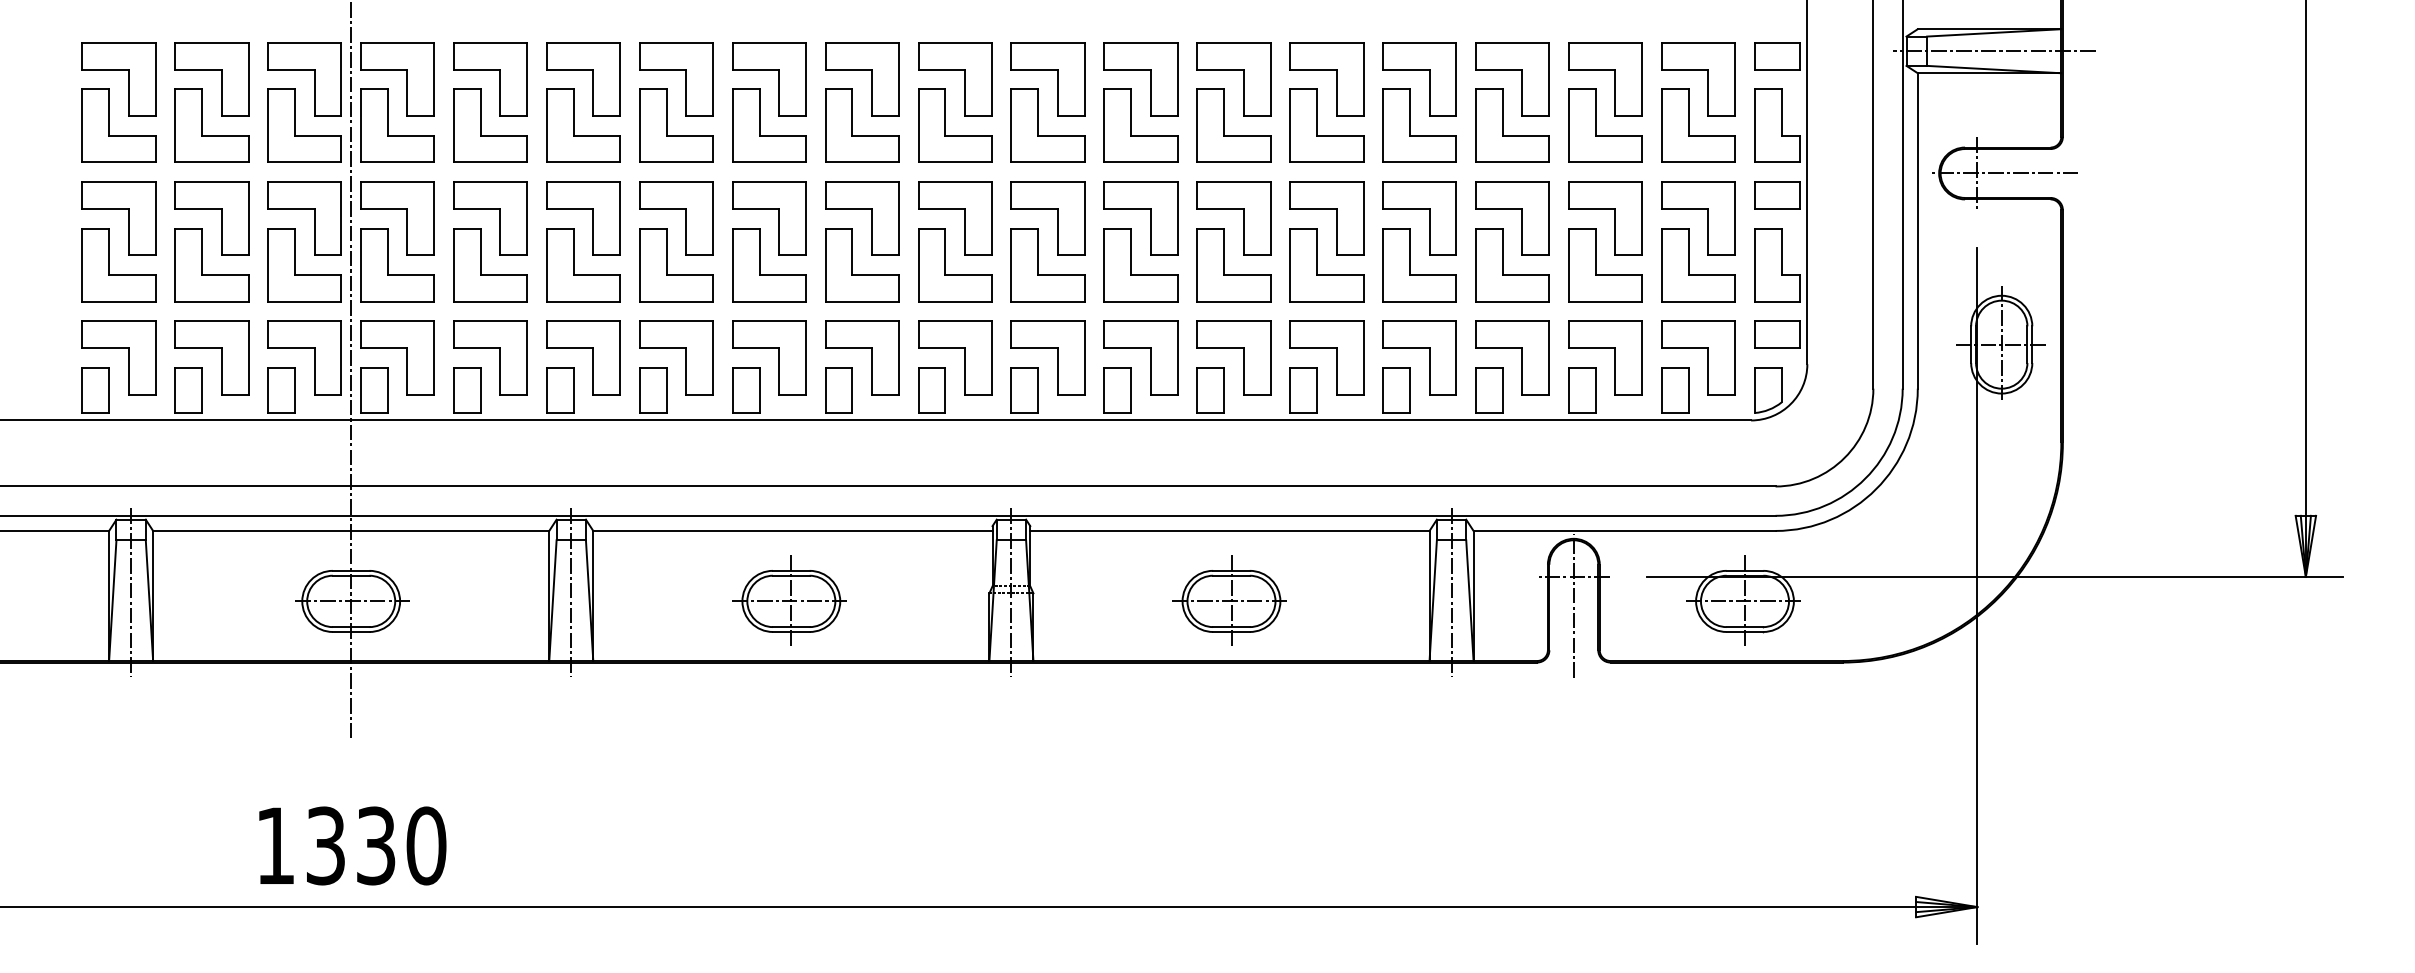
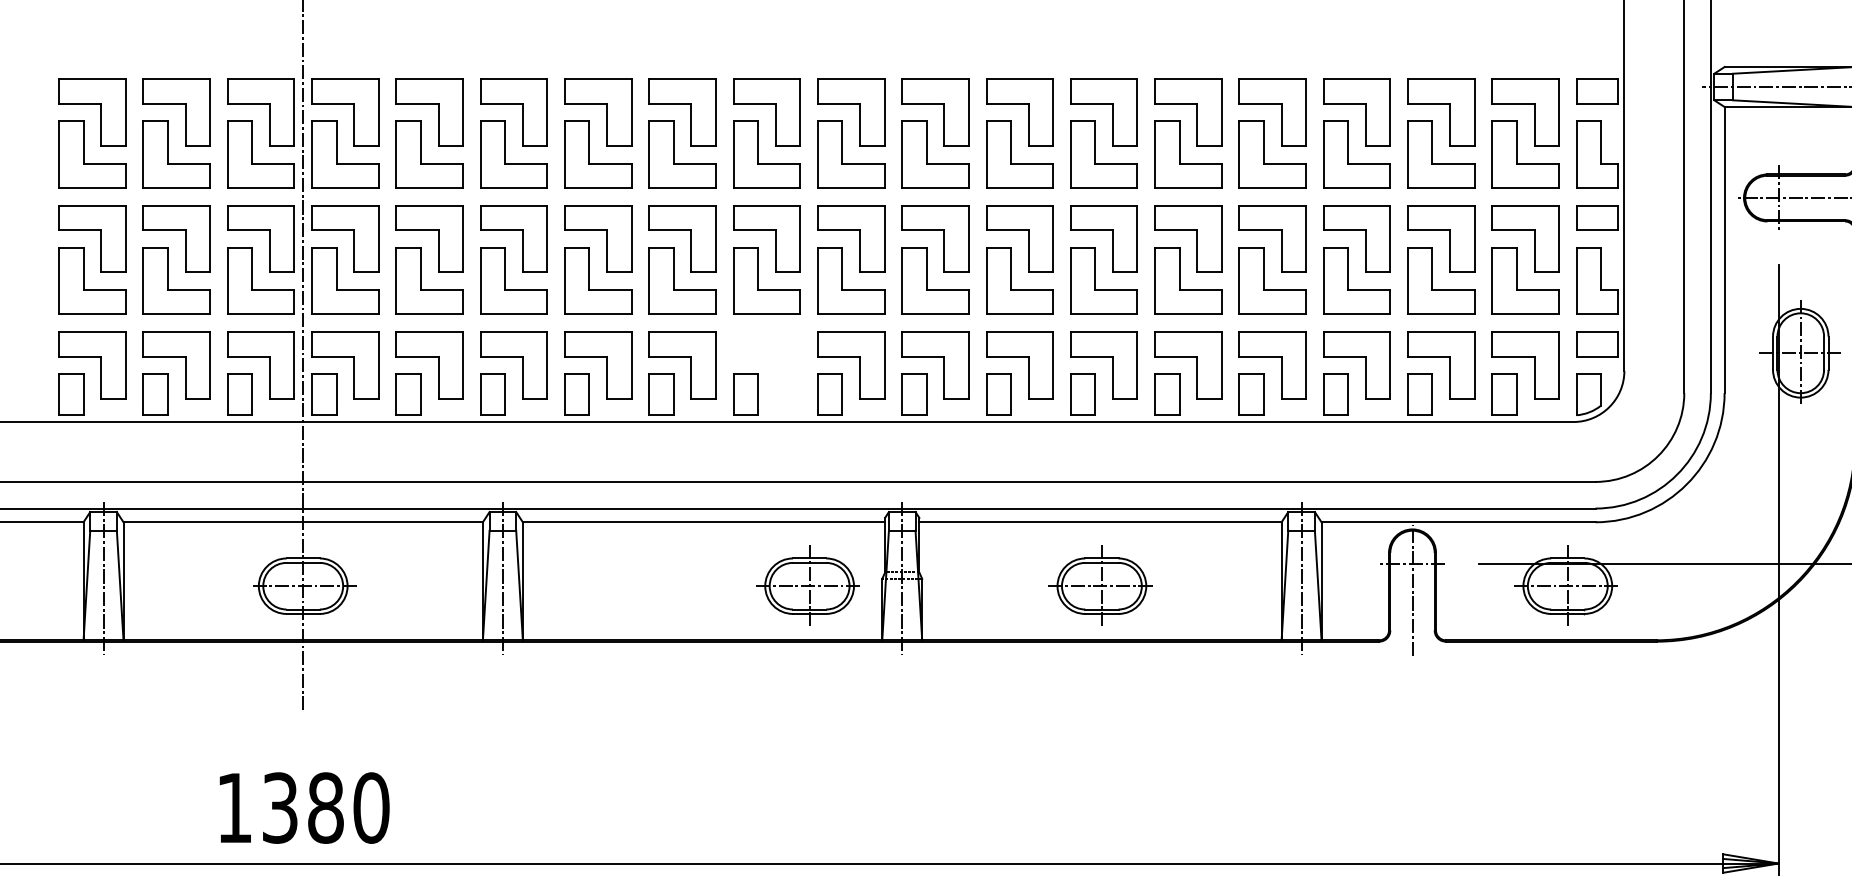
part: (862, 348) -> (767, 356), removed
part: (789, 600) -> (807, 585), moved
text: (376, 845) -> (326, 807), 1330 -> 1380

